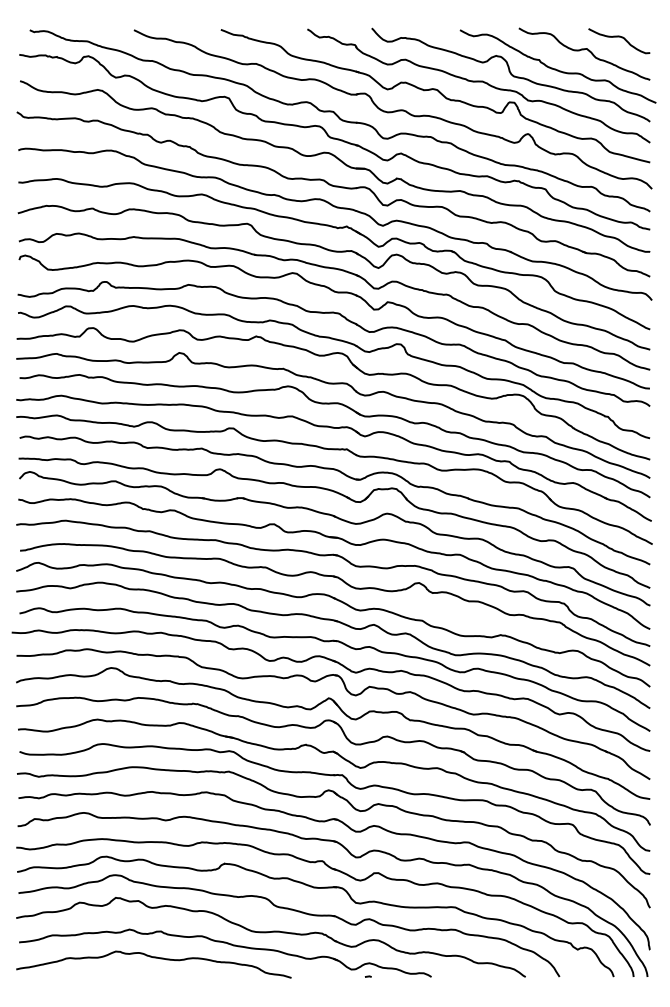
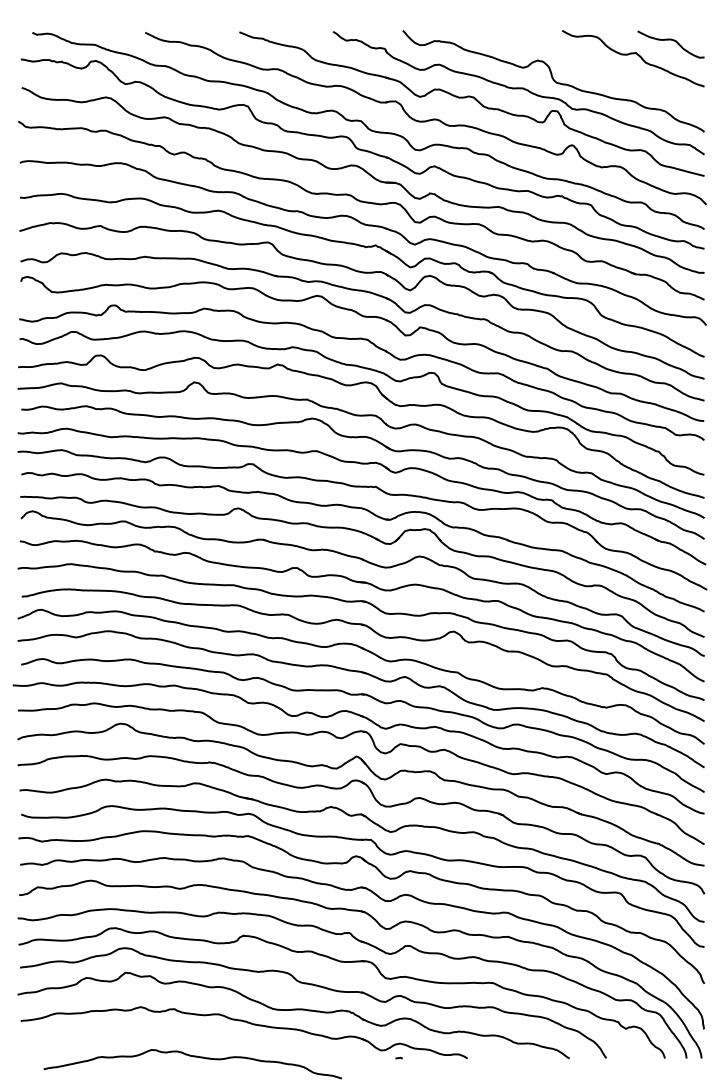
curve: (556, 68) -> (602, 74), removed
curve: (154, 958) -> (193, 1057), moved

